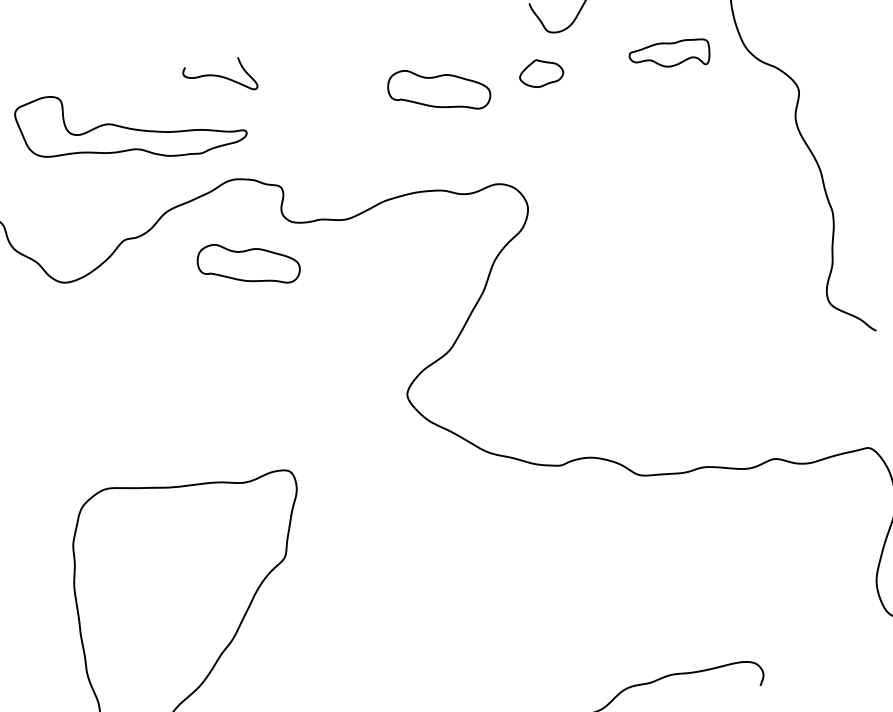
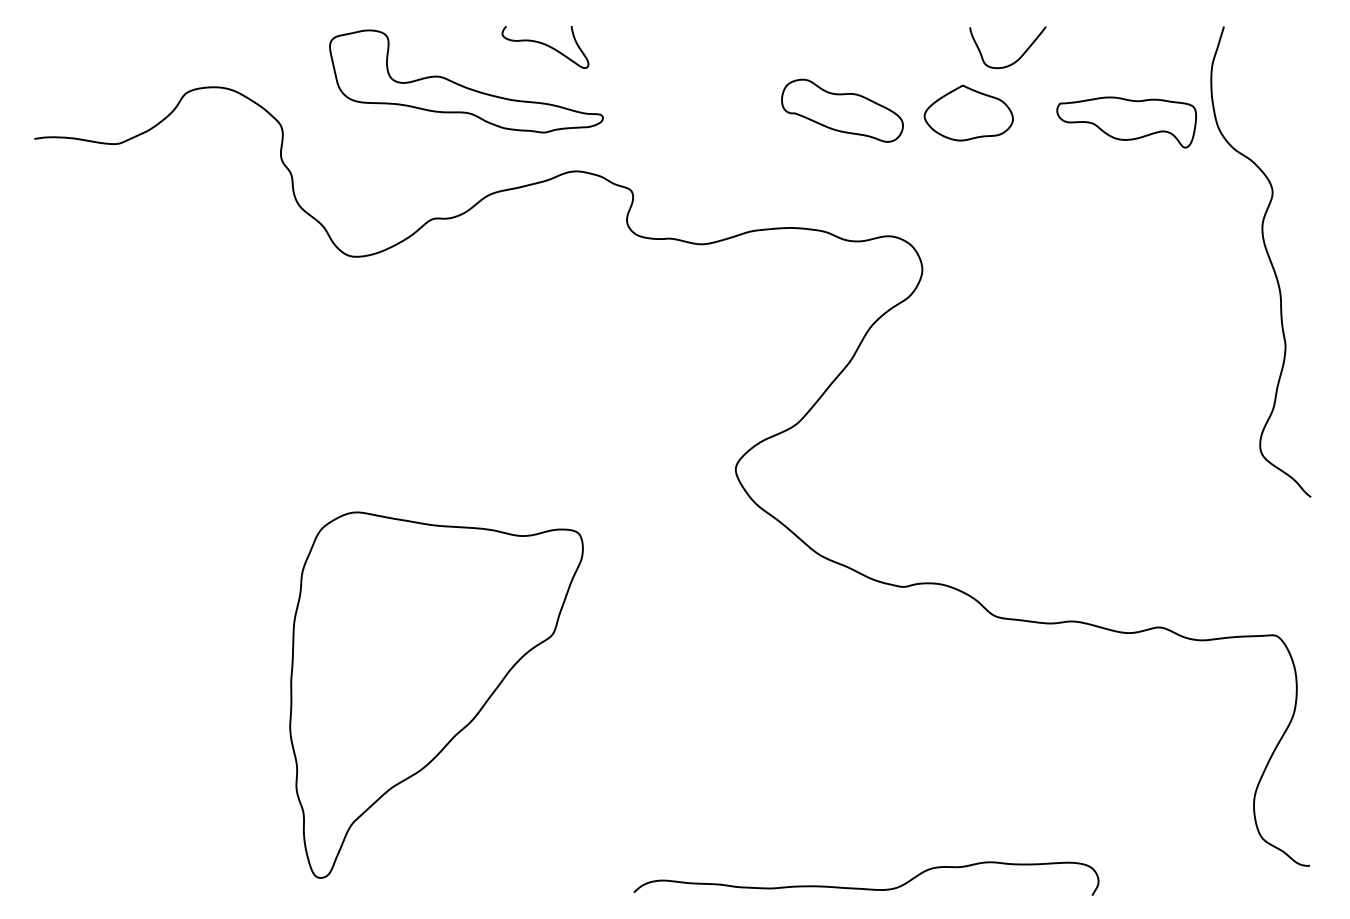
part: (670, 56) -> (1126, 122), size x1.43
part: (541, 72) -> (968, 112), size x1.67
curve: (220, 77) -> (546, 46), moved
part: (248, 263) -> (575, 275), removed

